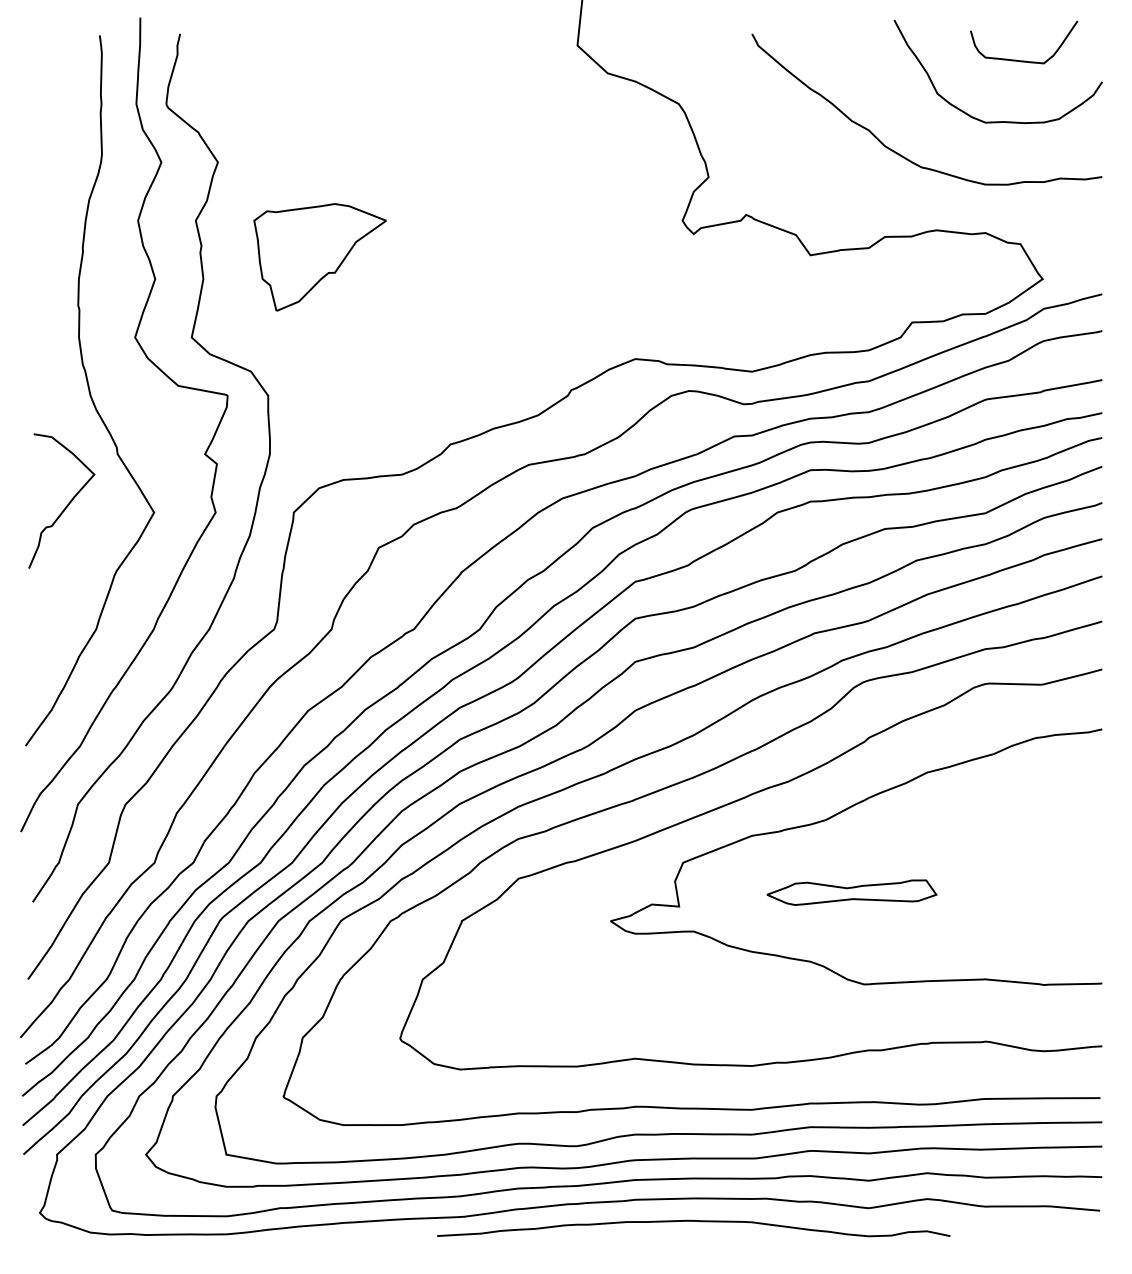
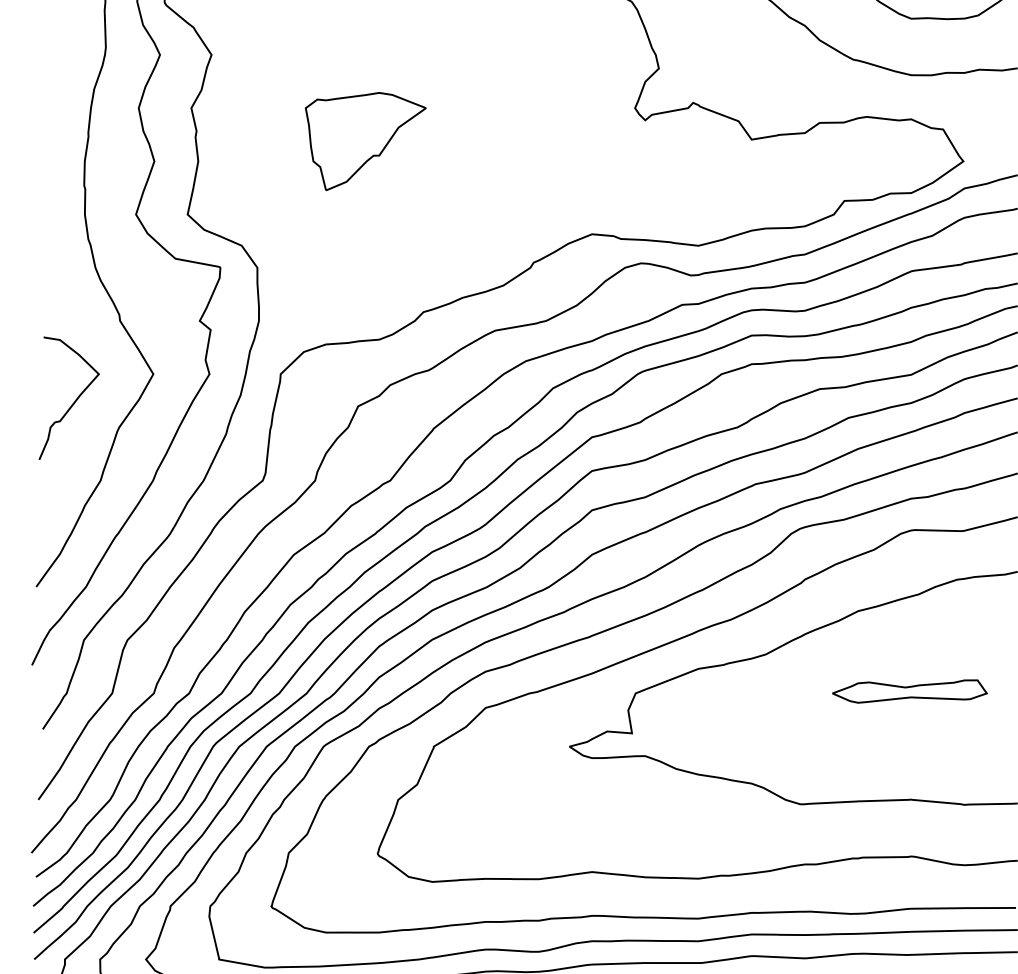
part: (319, 257) -> (365, 141), moved
curve: (66, 505) -> (73, 402), moved
part: (851, 892) -> (909, 691), moved

